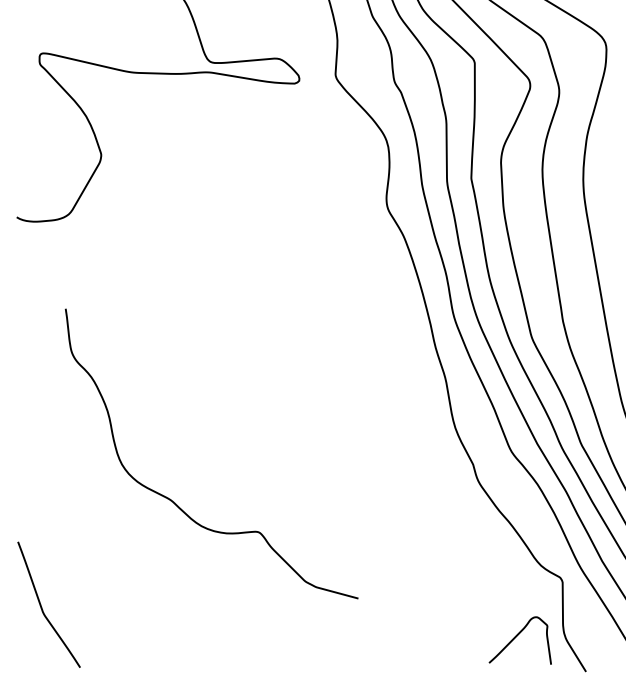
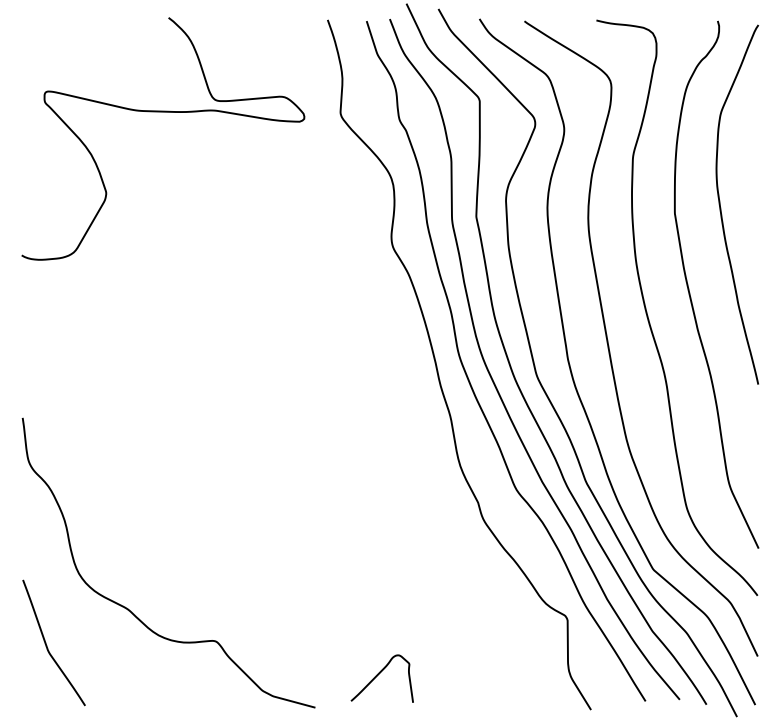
curve: (171, 499) -> (128, 608), moved
curve: (516, 637) -> (378, 675), moved

